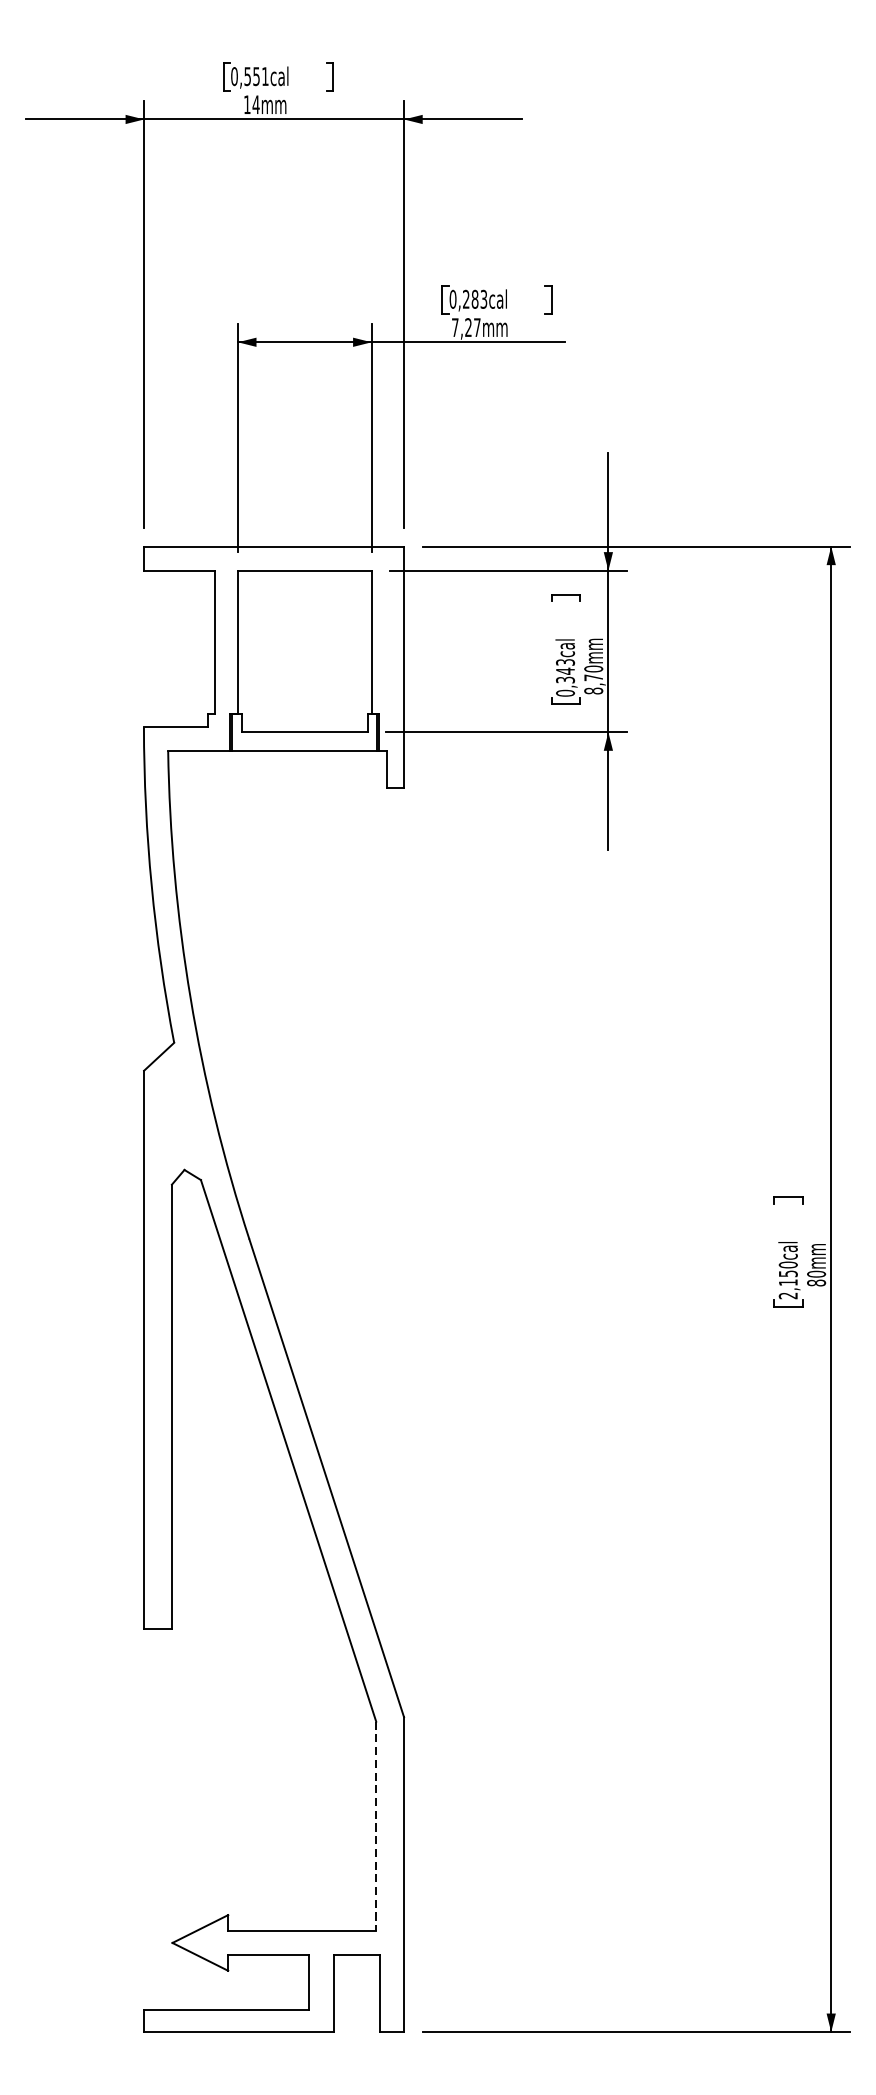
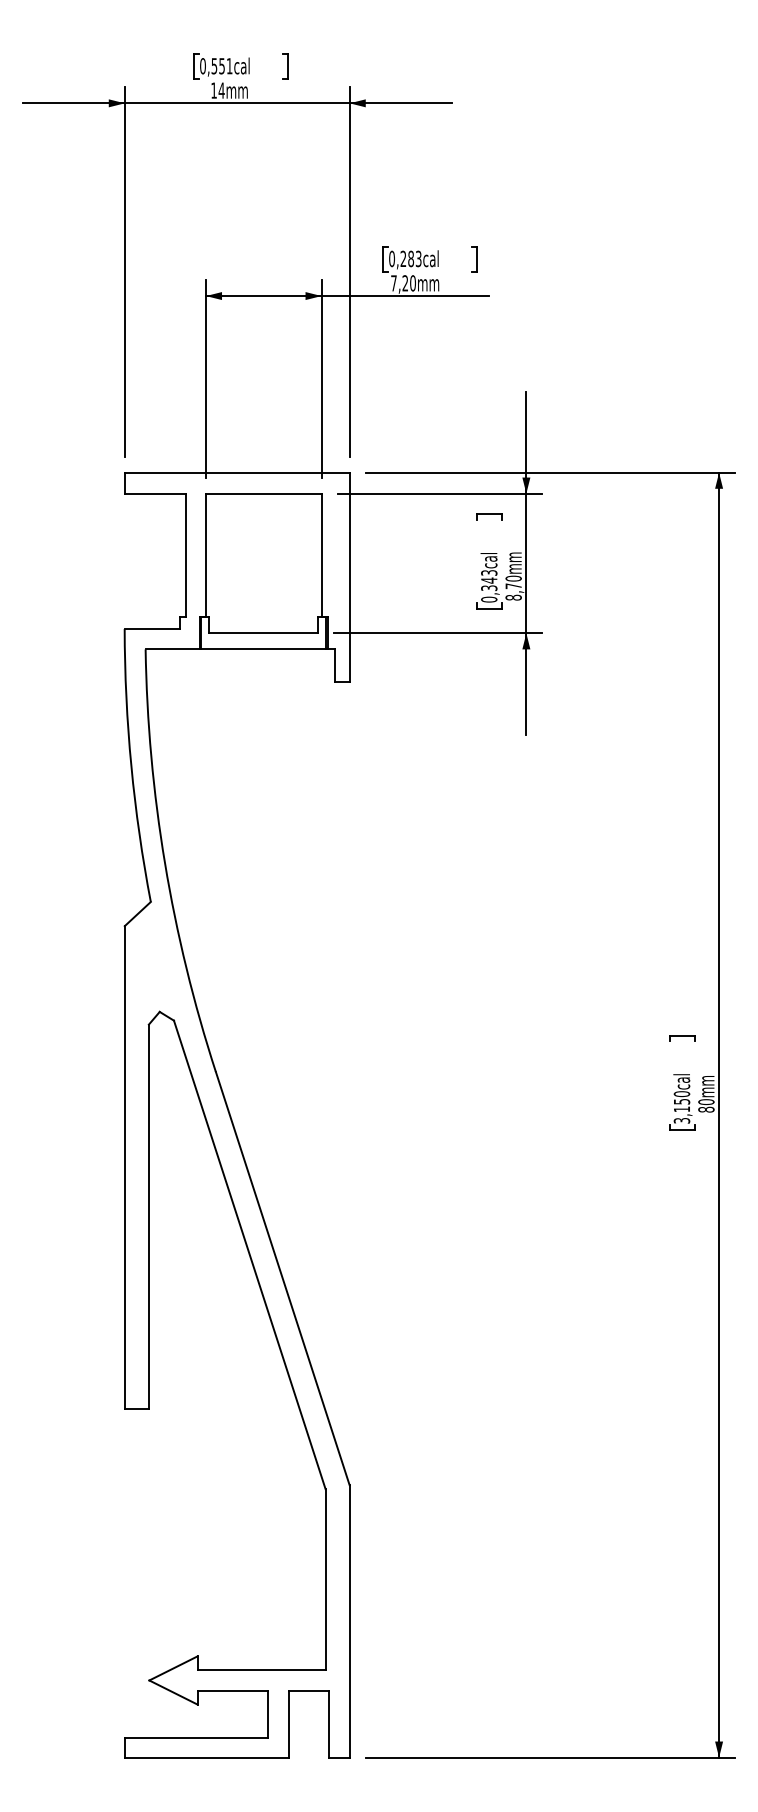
text: (476, 327) -> (412, 283), 7,27mm -> 7,20mm
text: (788, 1295) -> (682, 1120), 2,150cal -> 3,150cal
line: (376, 1827) -> (325, 1580), dashed -> solid

